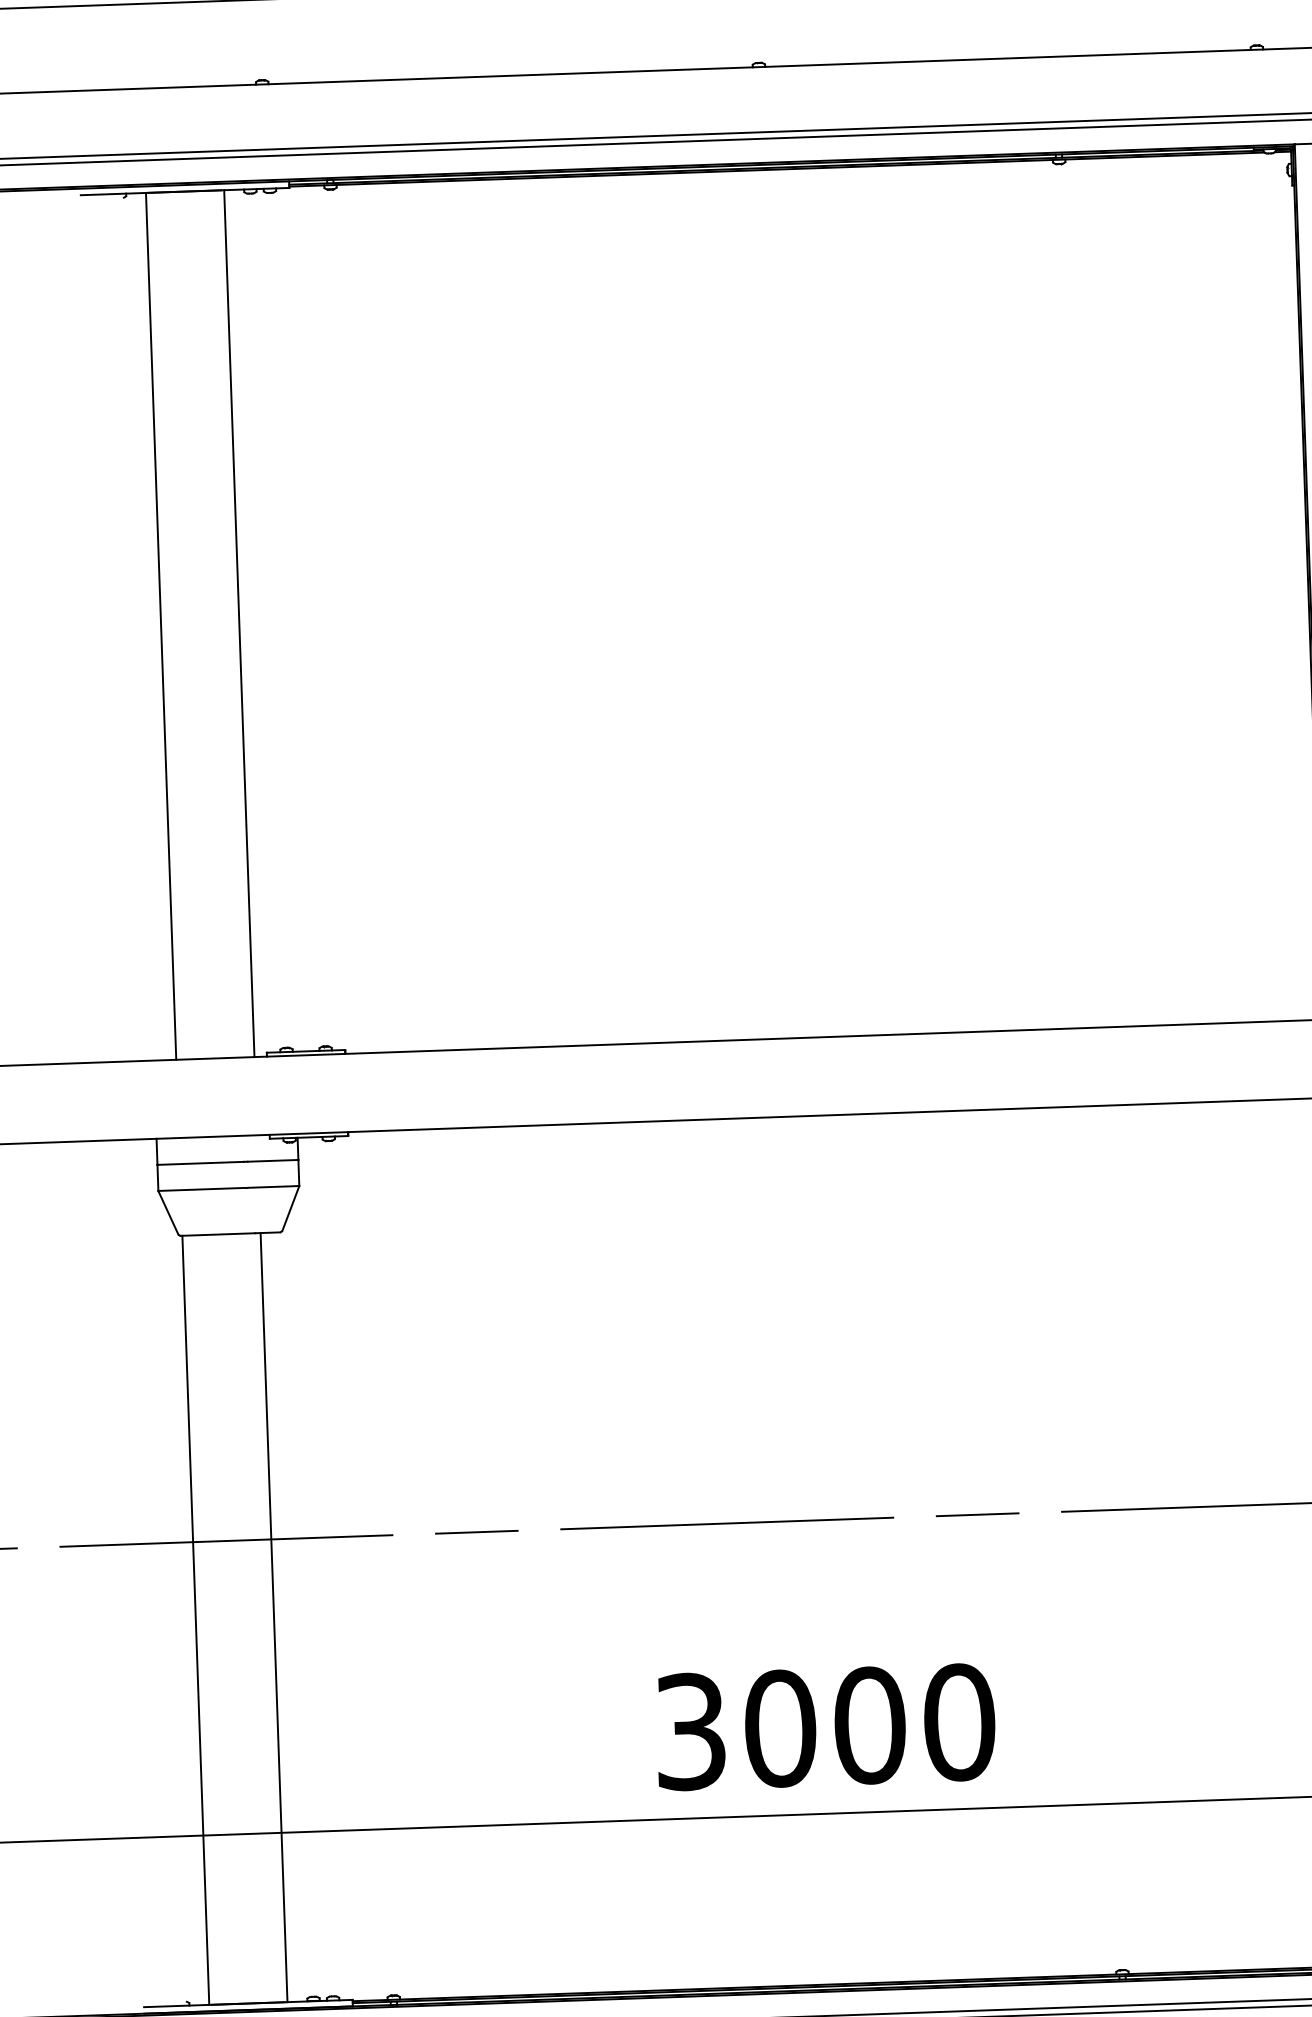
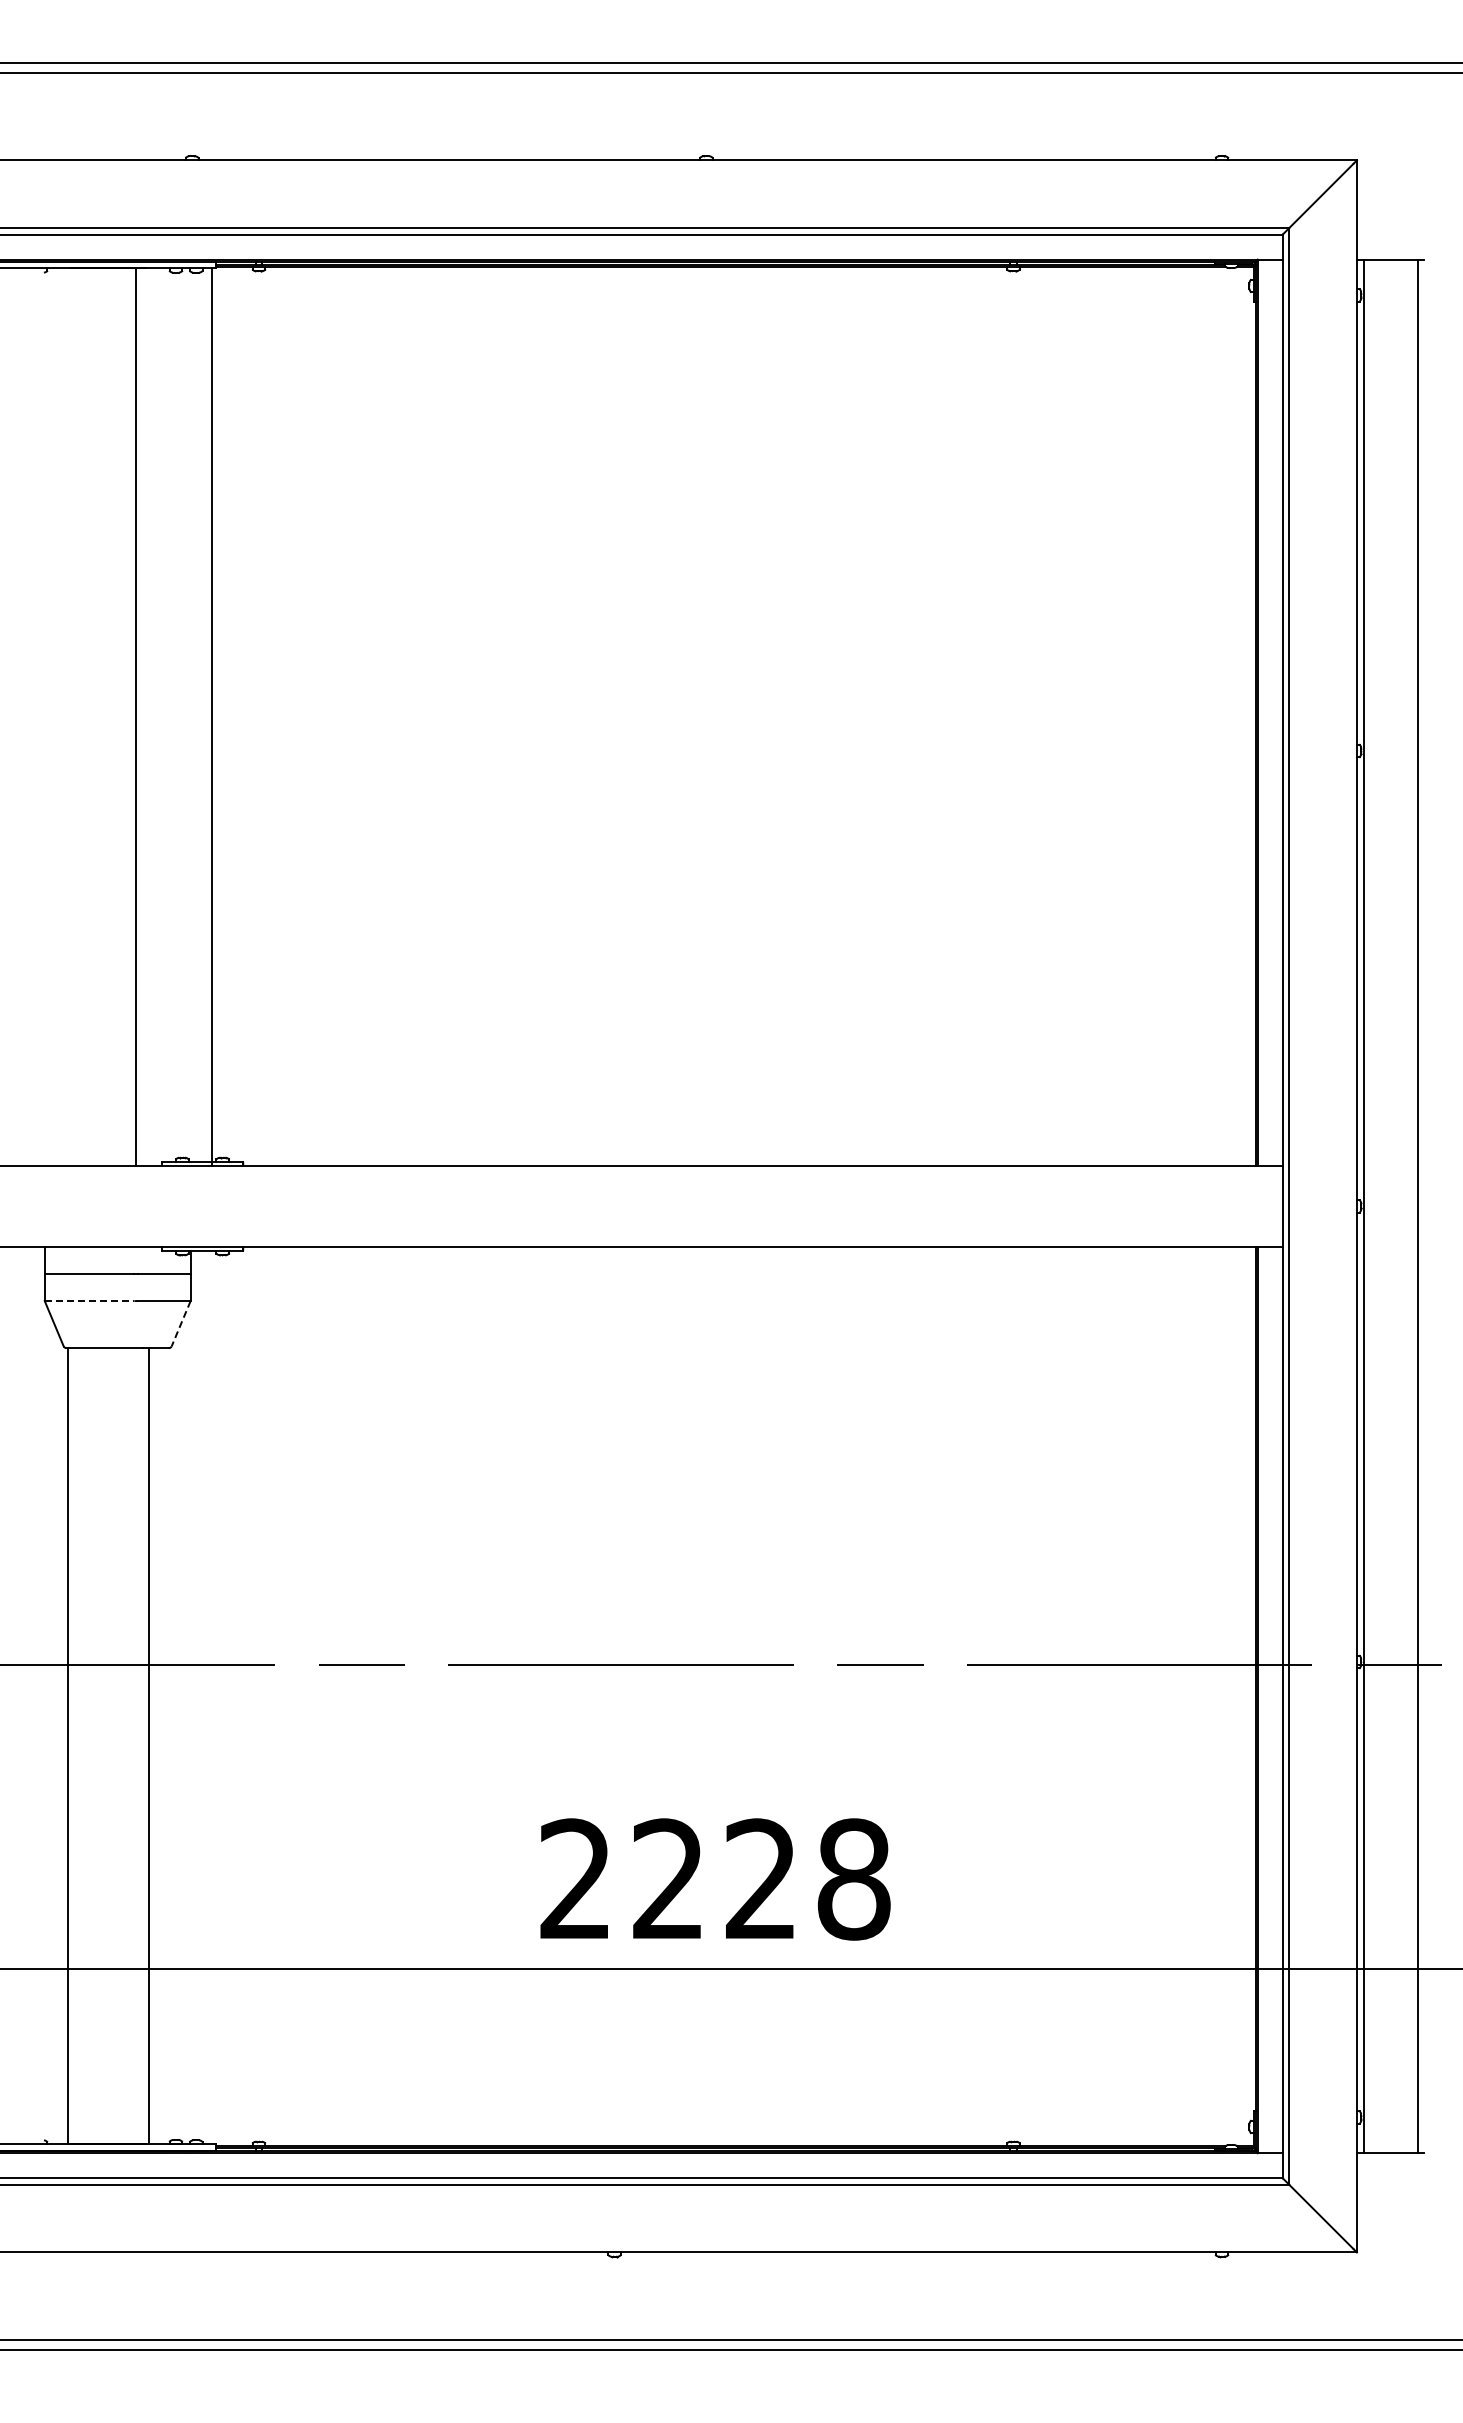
line: (238, 623) -> (211, 716), moved
line: (160, 625) -> (135, 716), moved
line: (201, 1189) -> (89, 1300), solid -> dashed
line: (291, 1208) -> (181, 1323), solid -> dashed
text: (825, 1727) -> (715, 1879), 3000 -> 2228

